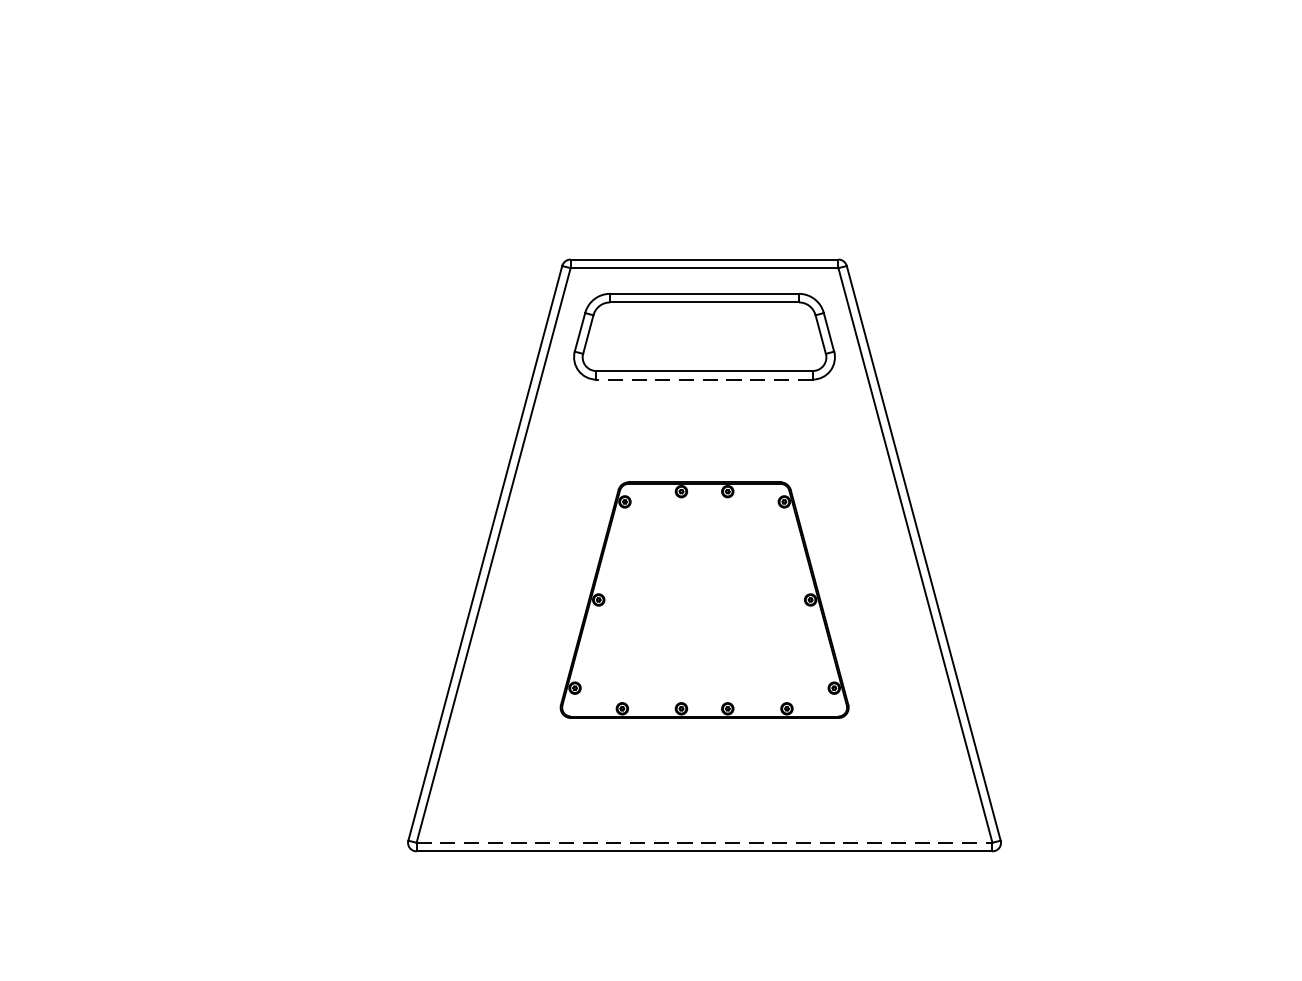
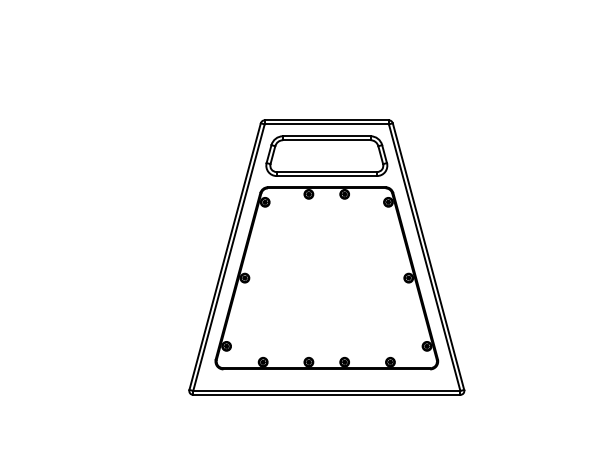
line: (703, 380) -> (326, 176), dashed -> solid
part: (703, 600) -> (326, 278), size x1.67
line: (703, 841) -> (326, 390), dashed -> solid

